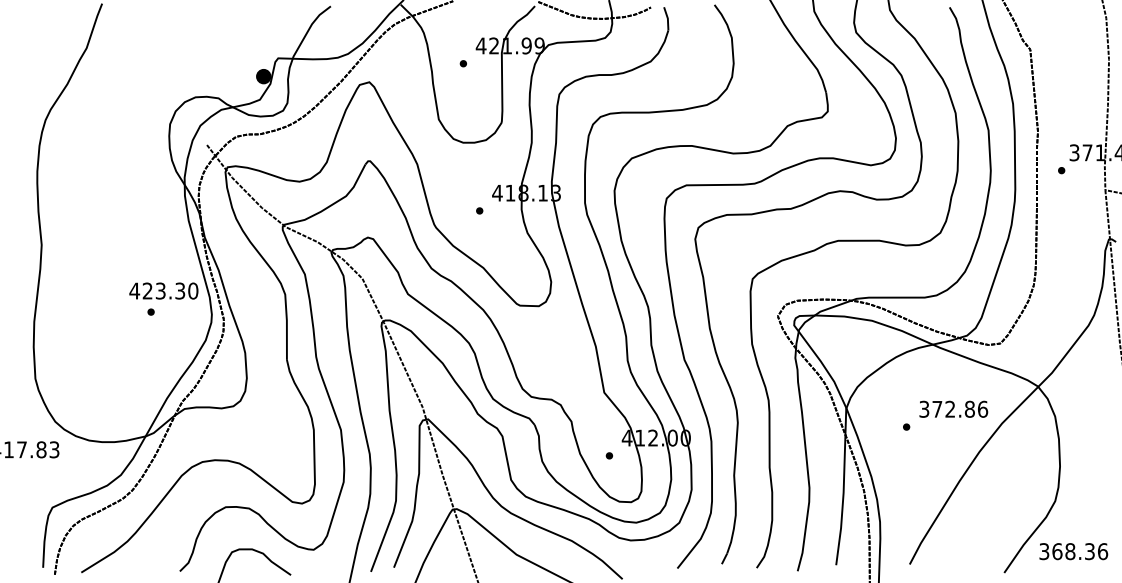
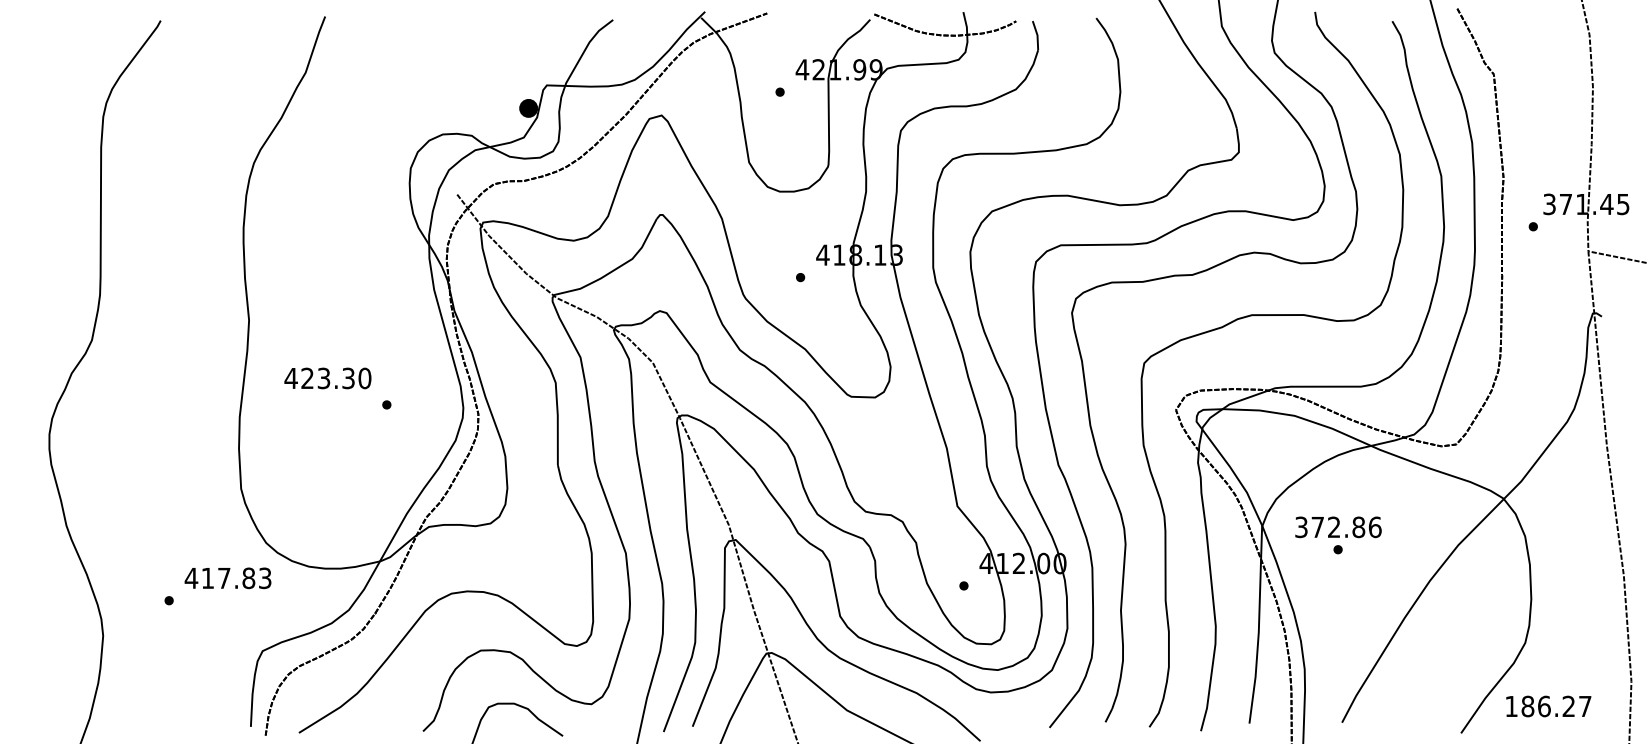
text: (163, 291) -> (327, 378), moved
text: (953, 409) -> (1338, 527), moved
text: (1073, 551) -> (1548, 706), 368.36 -> 186.27

